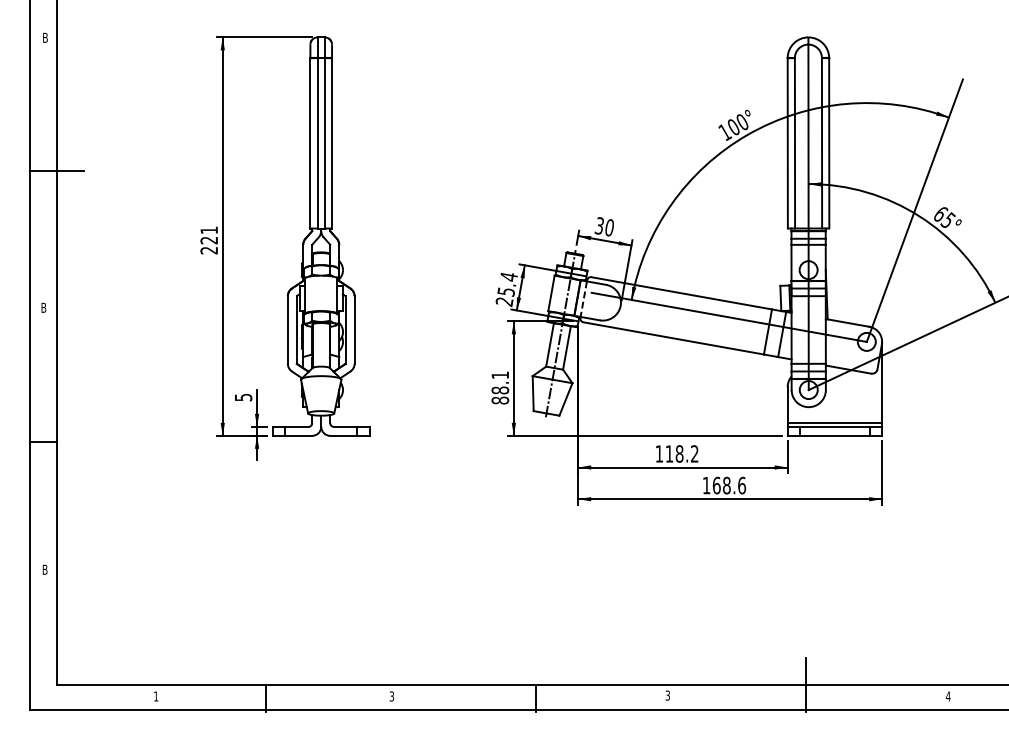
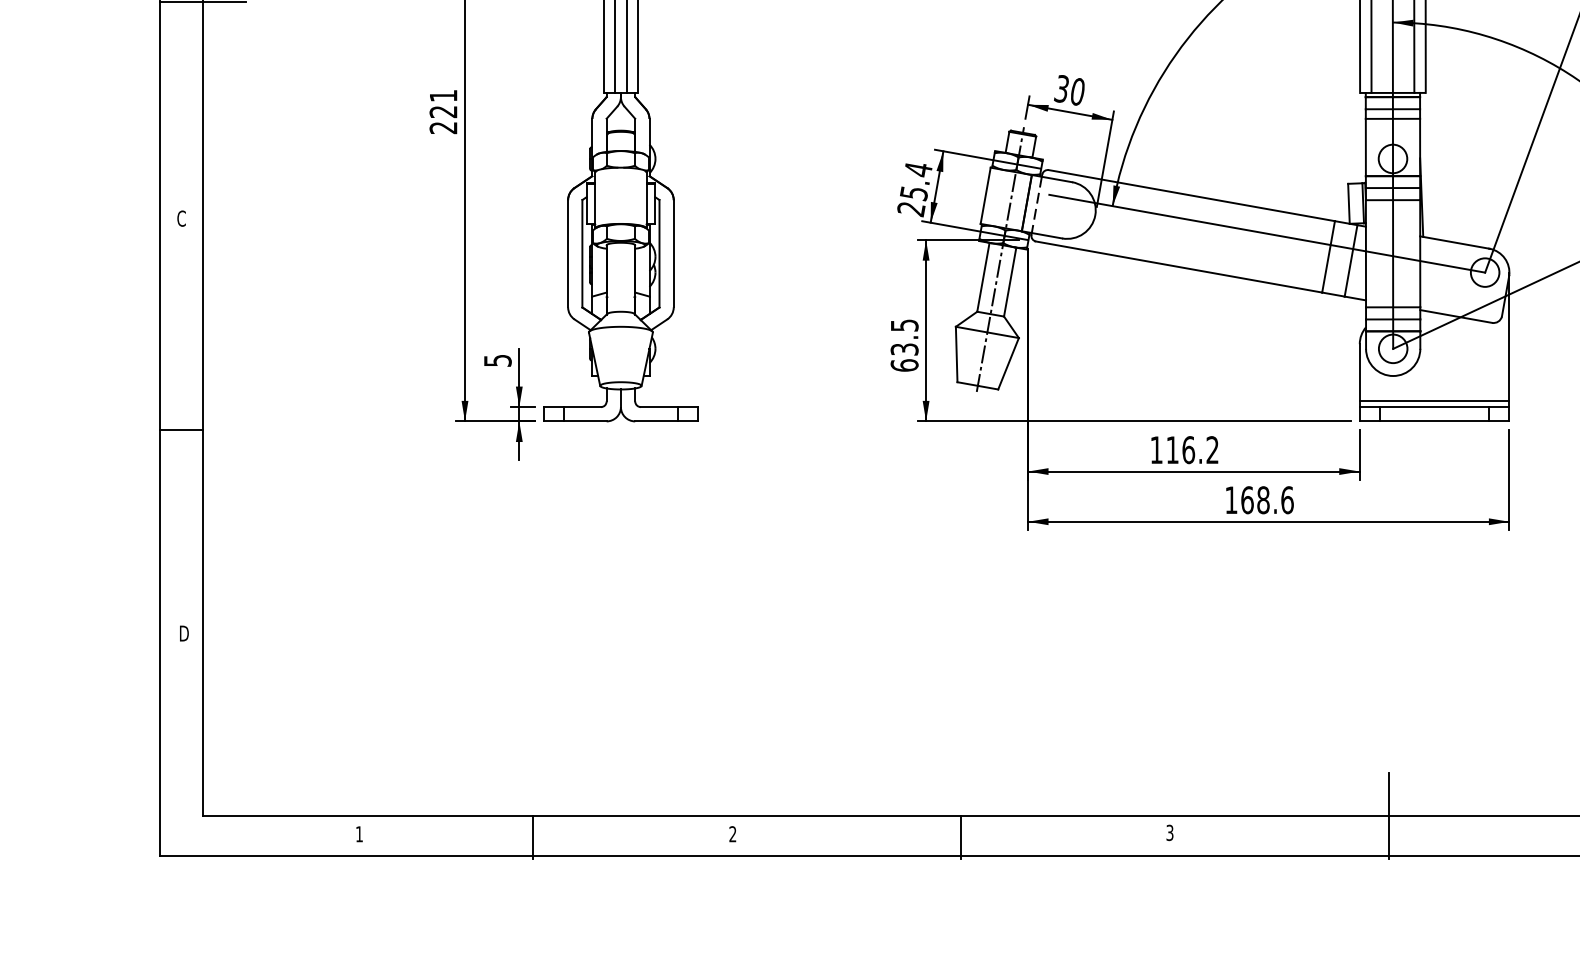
text: (43, 307) -> (181, 218), B -> C
text: (500, 387) -> (904, 344), 88.1 -> 63.5
text: (679, 453) -> (1188, 449), 118.2 -> 116.2
text: (45, 569) -> (184, 633), B -> D
text: (391, 696) -> (732, 834), 3 -> 2

